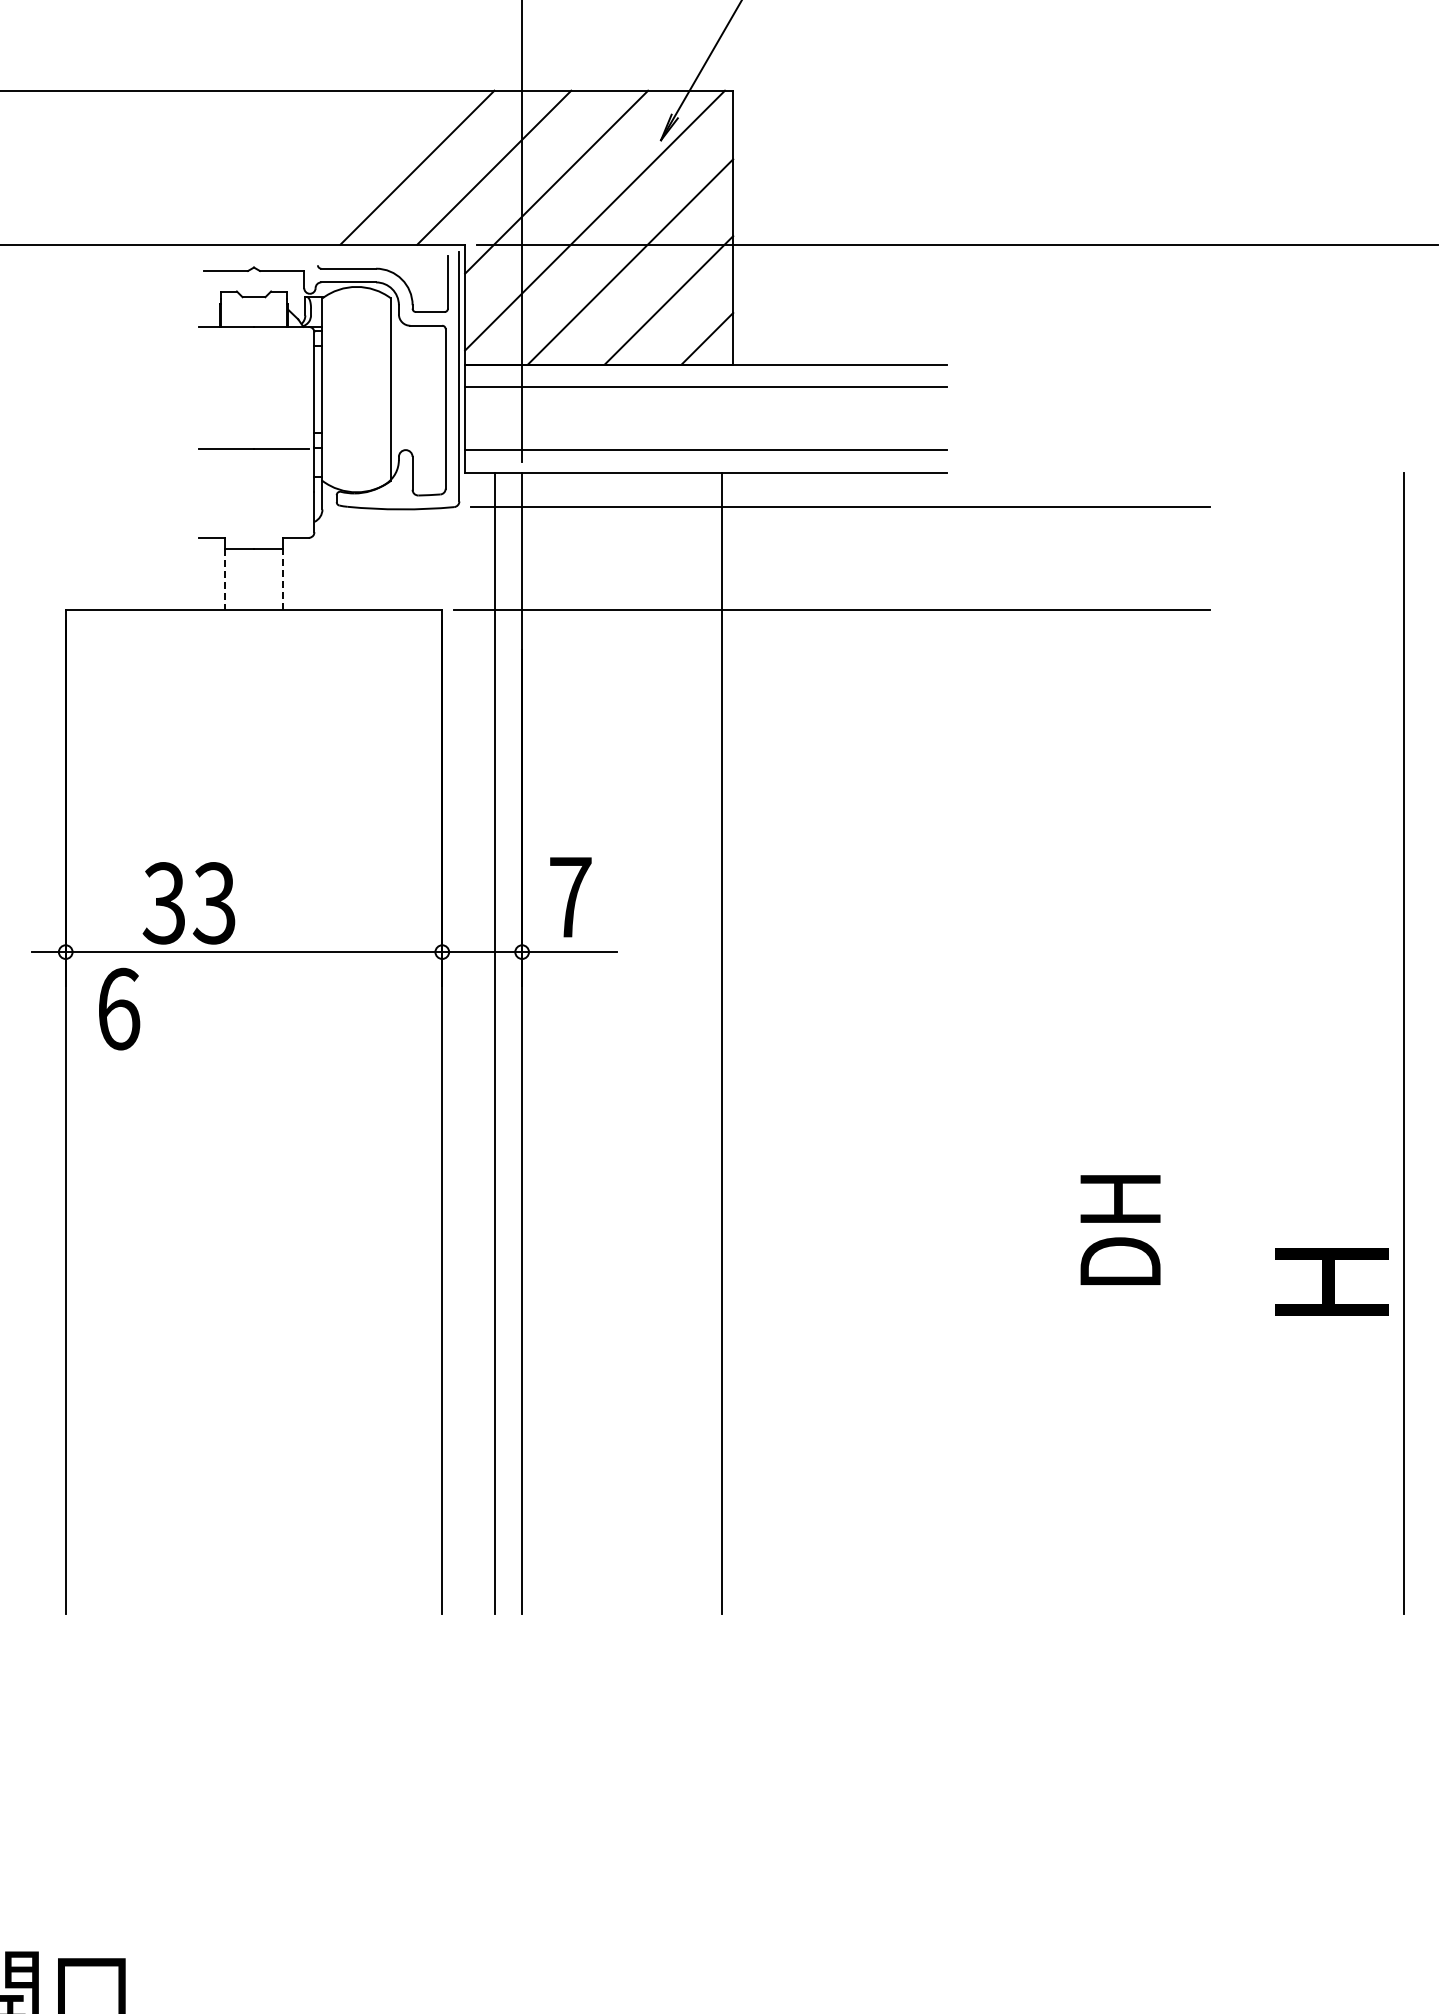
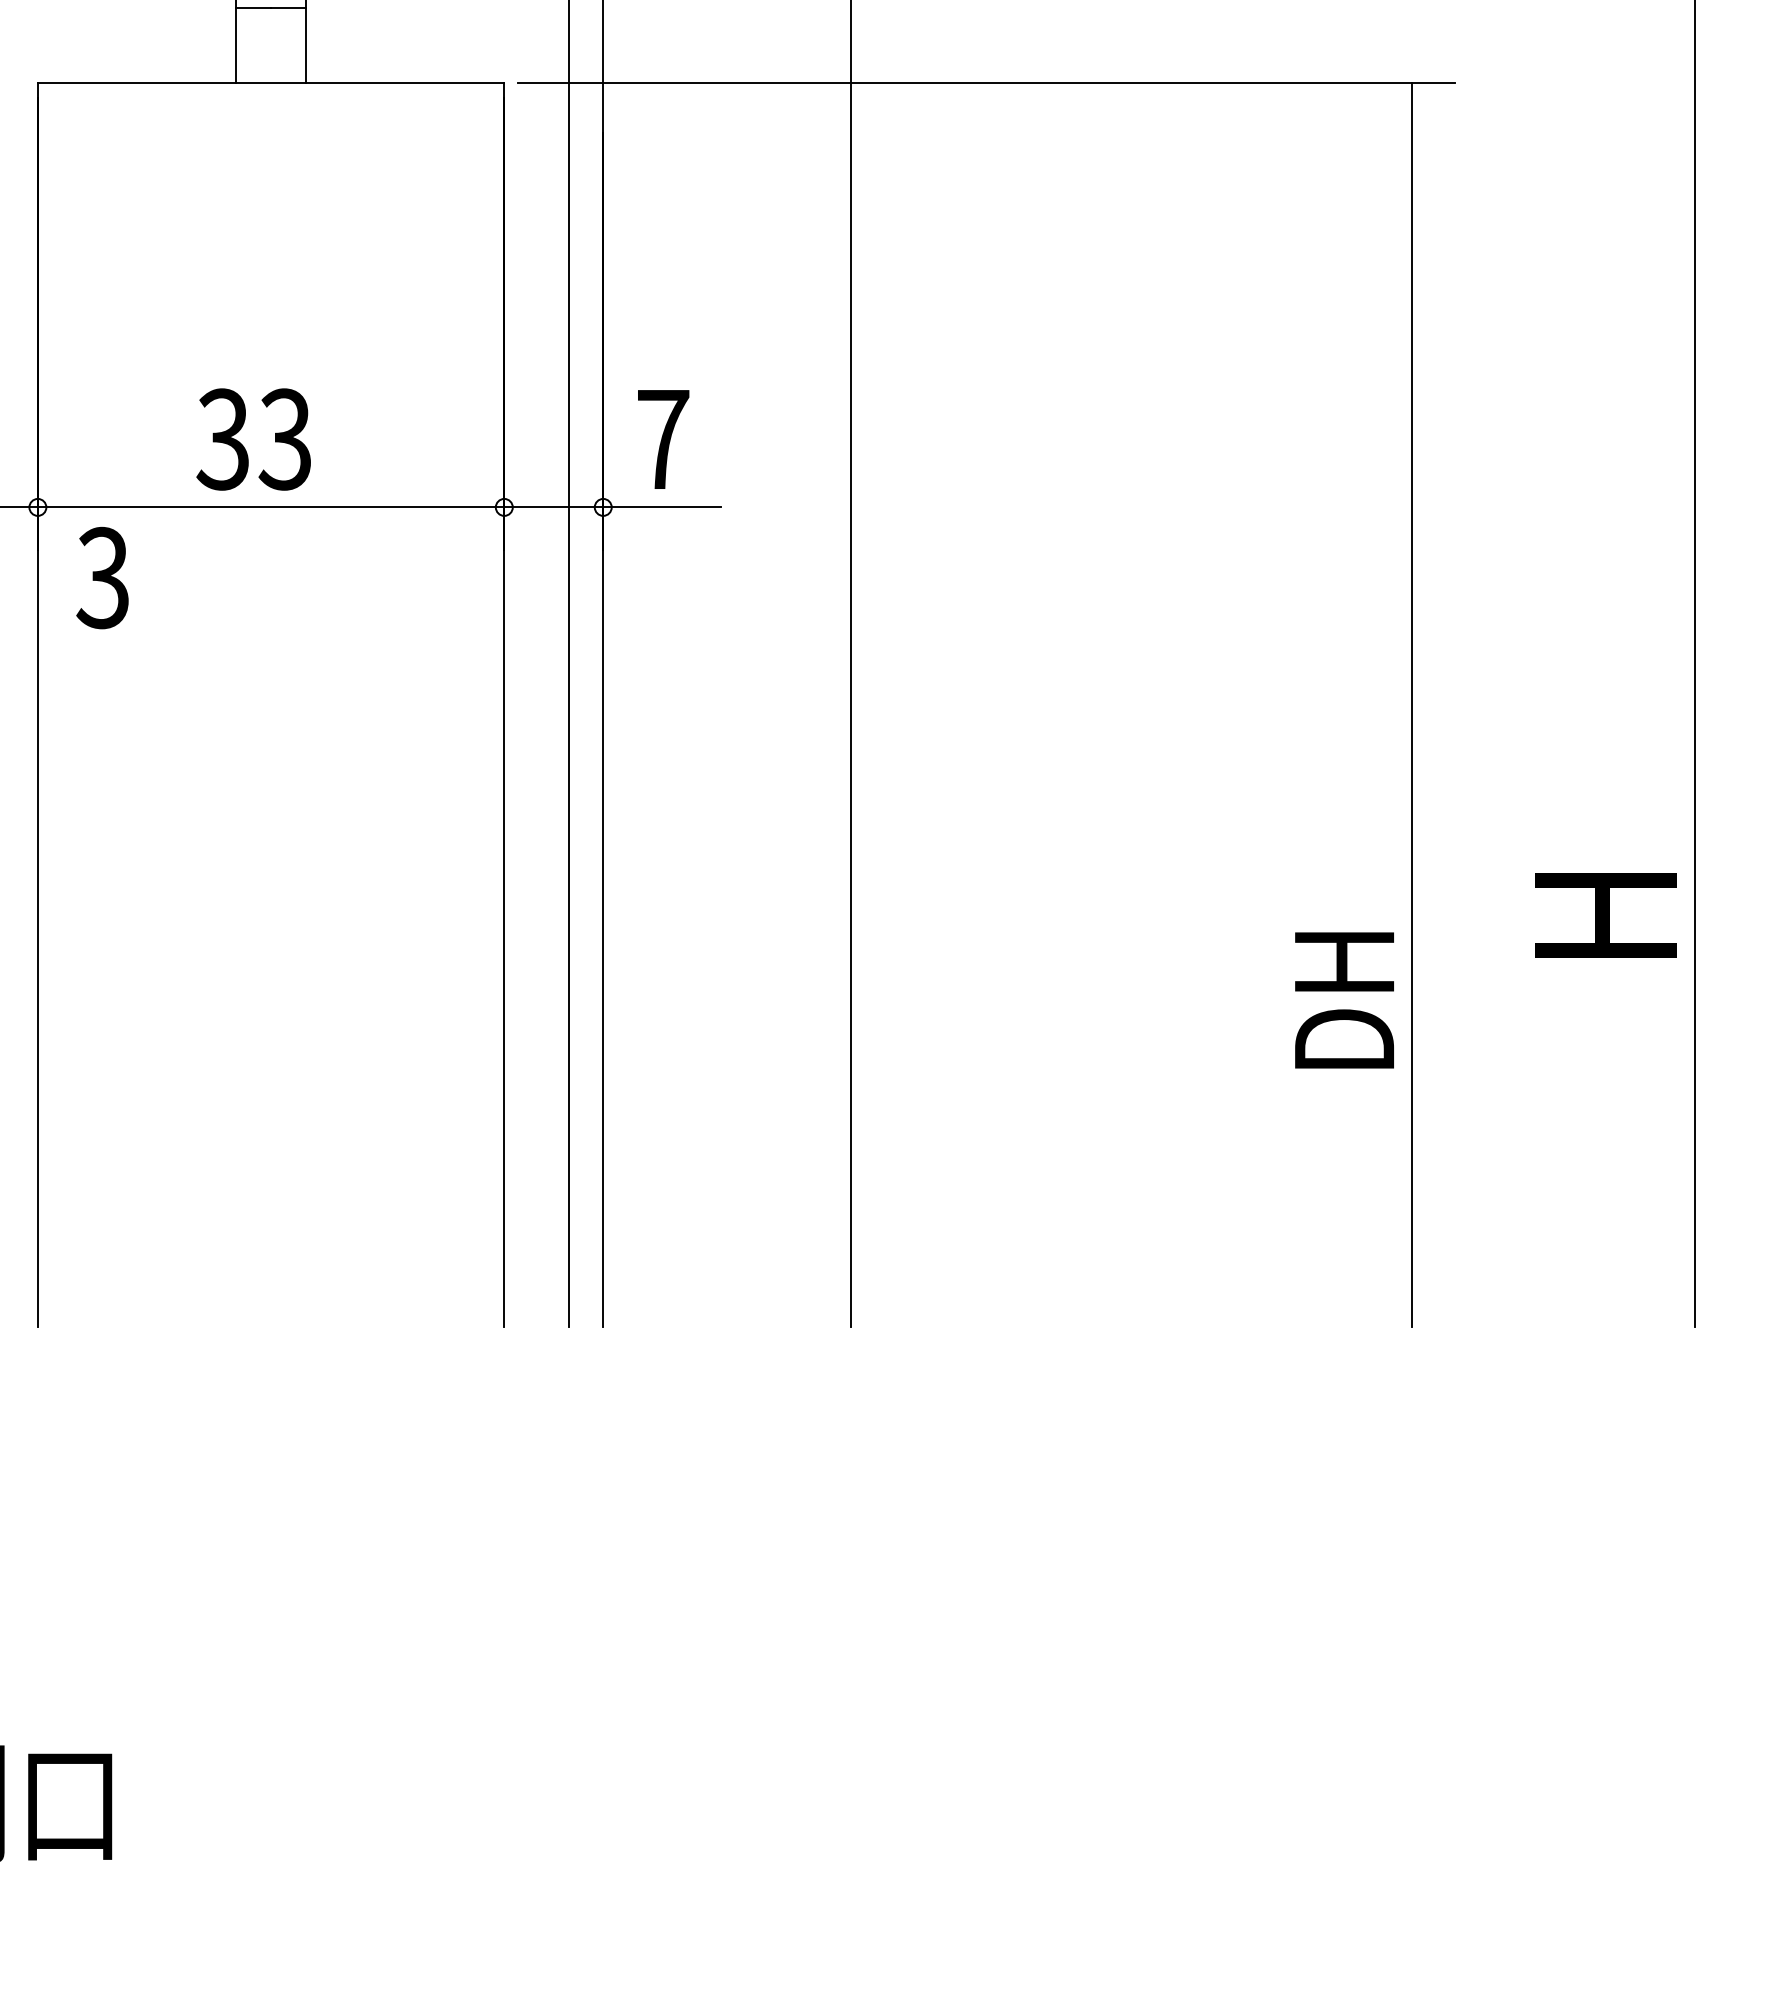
line: (282, 579) -> (306, 45), dashed -> solid
line: (225, 580) -> (235, 47), dashed -> solid
text: (188, 903) -> (253, 439), moved
text: (118, 1008) -> (103, 577), 6 -> 3
line: (1175, 1111) -> (1412, 704), added
text: (1120, 1229) -> (1344, 999), moved

